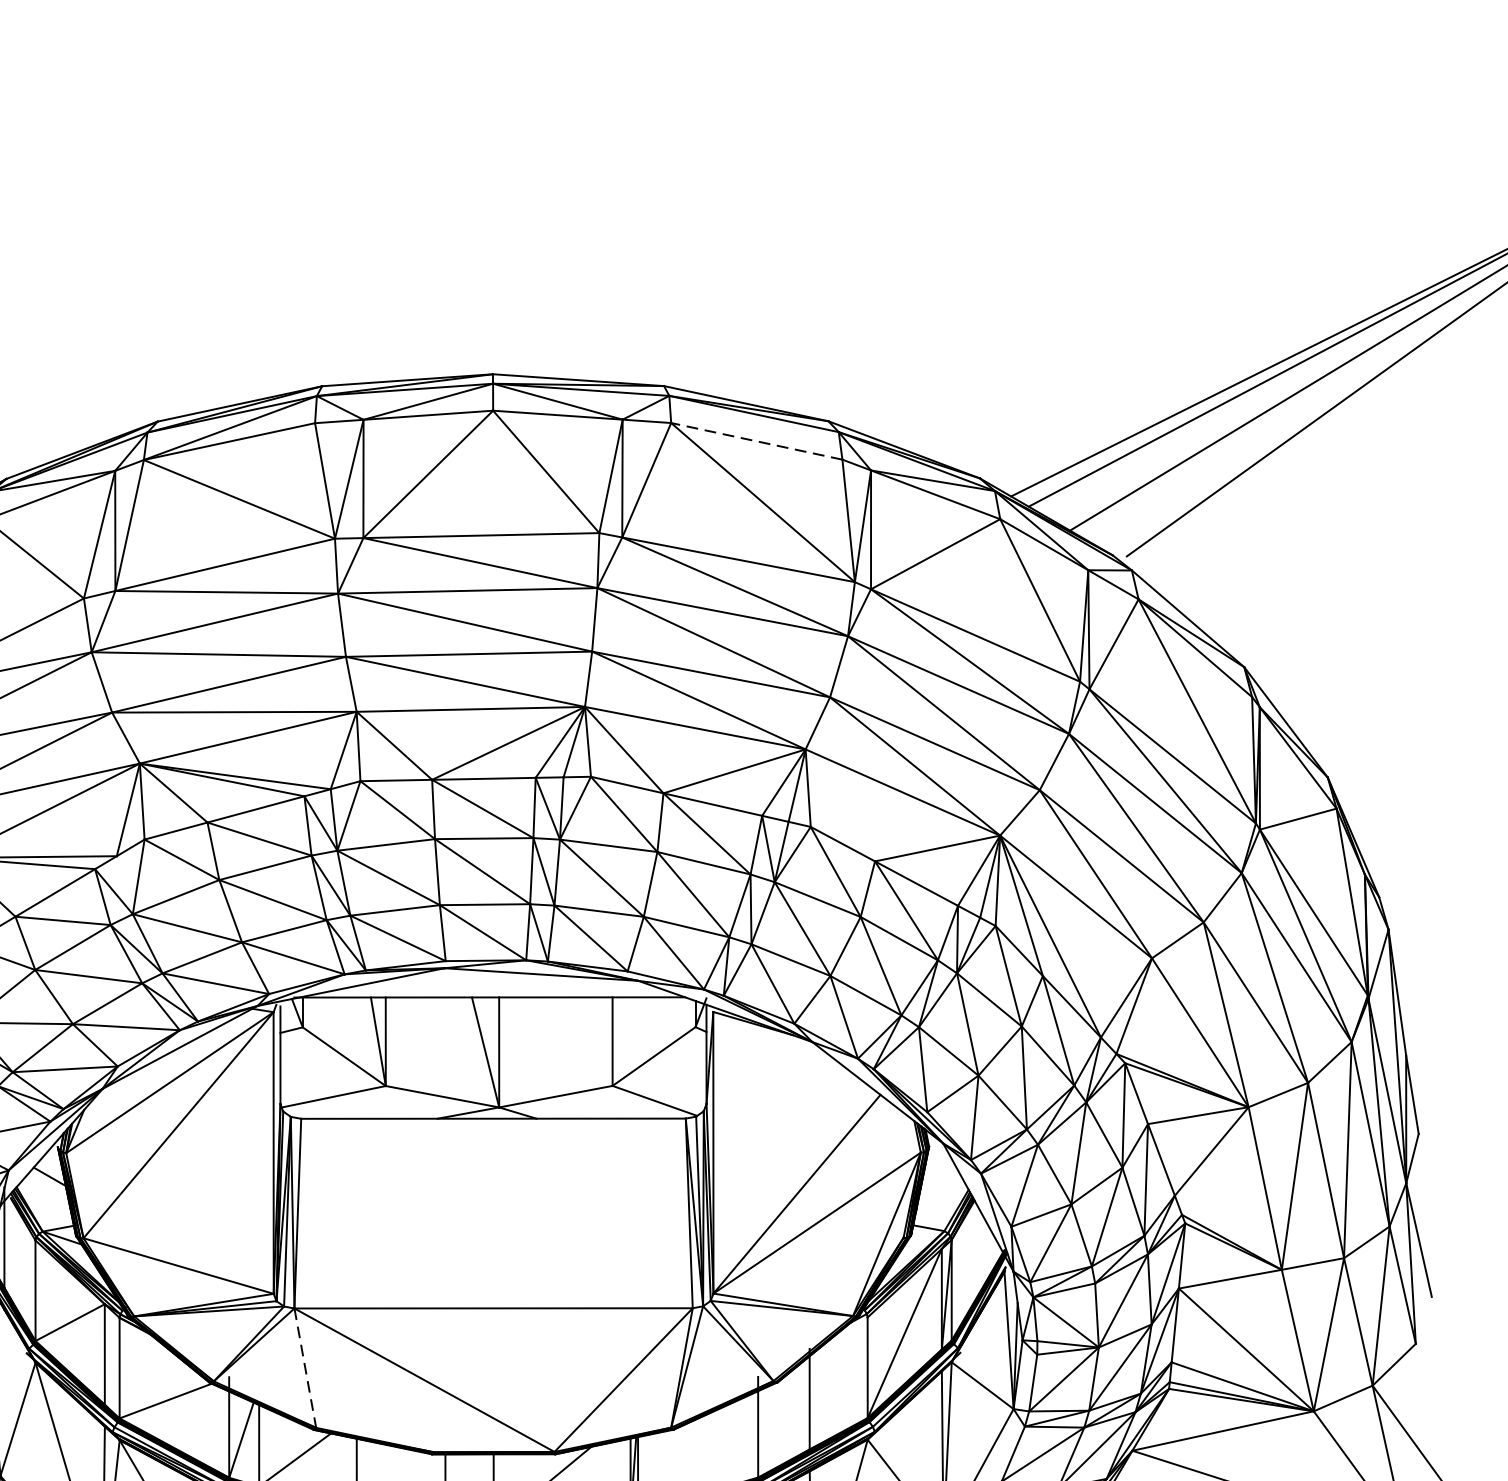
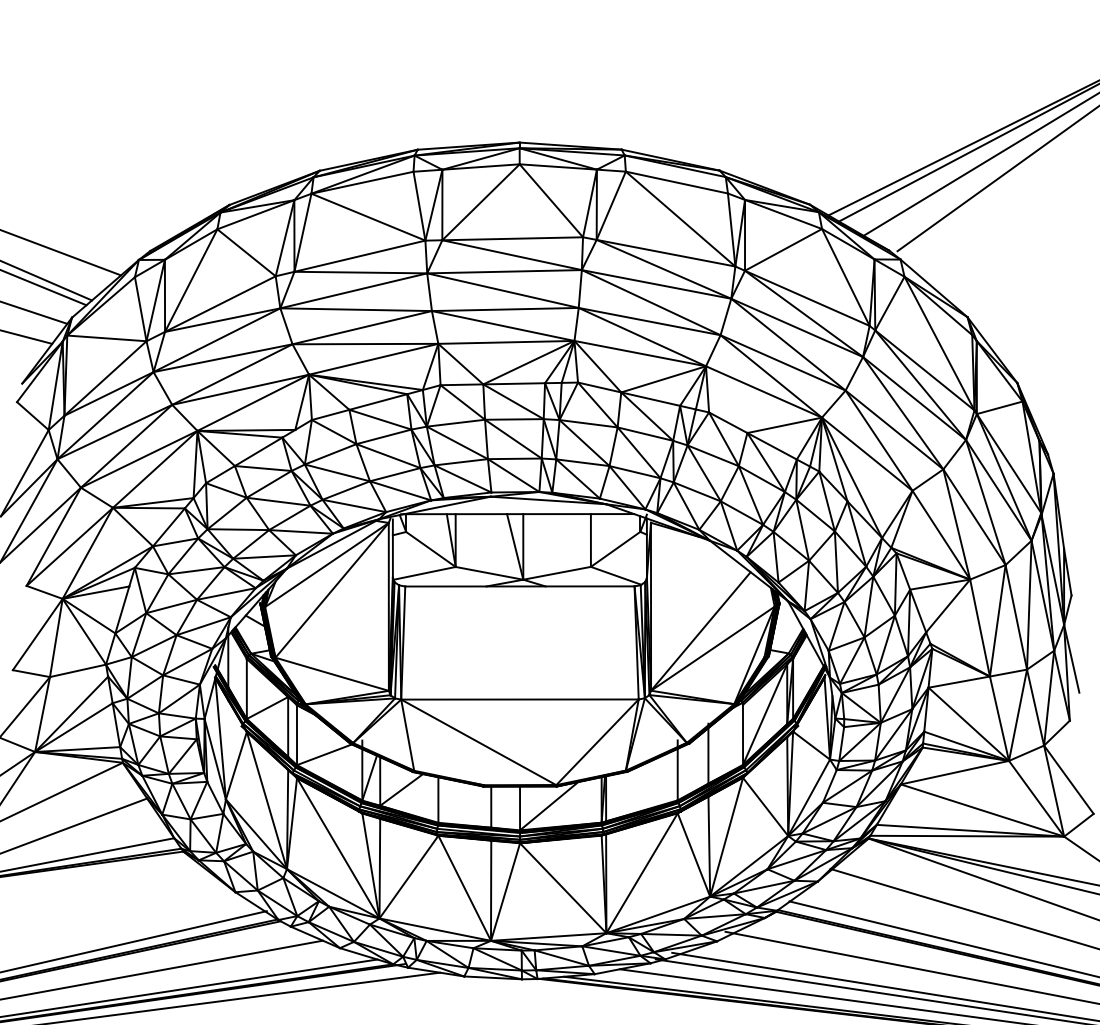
line: (756, 441) -> (676, 182), dashed -> solid
line: (304, 1368) -> (407, 735), dashed -> solid

